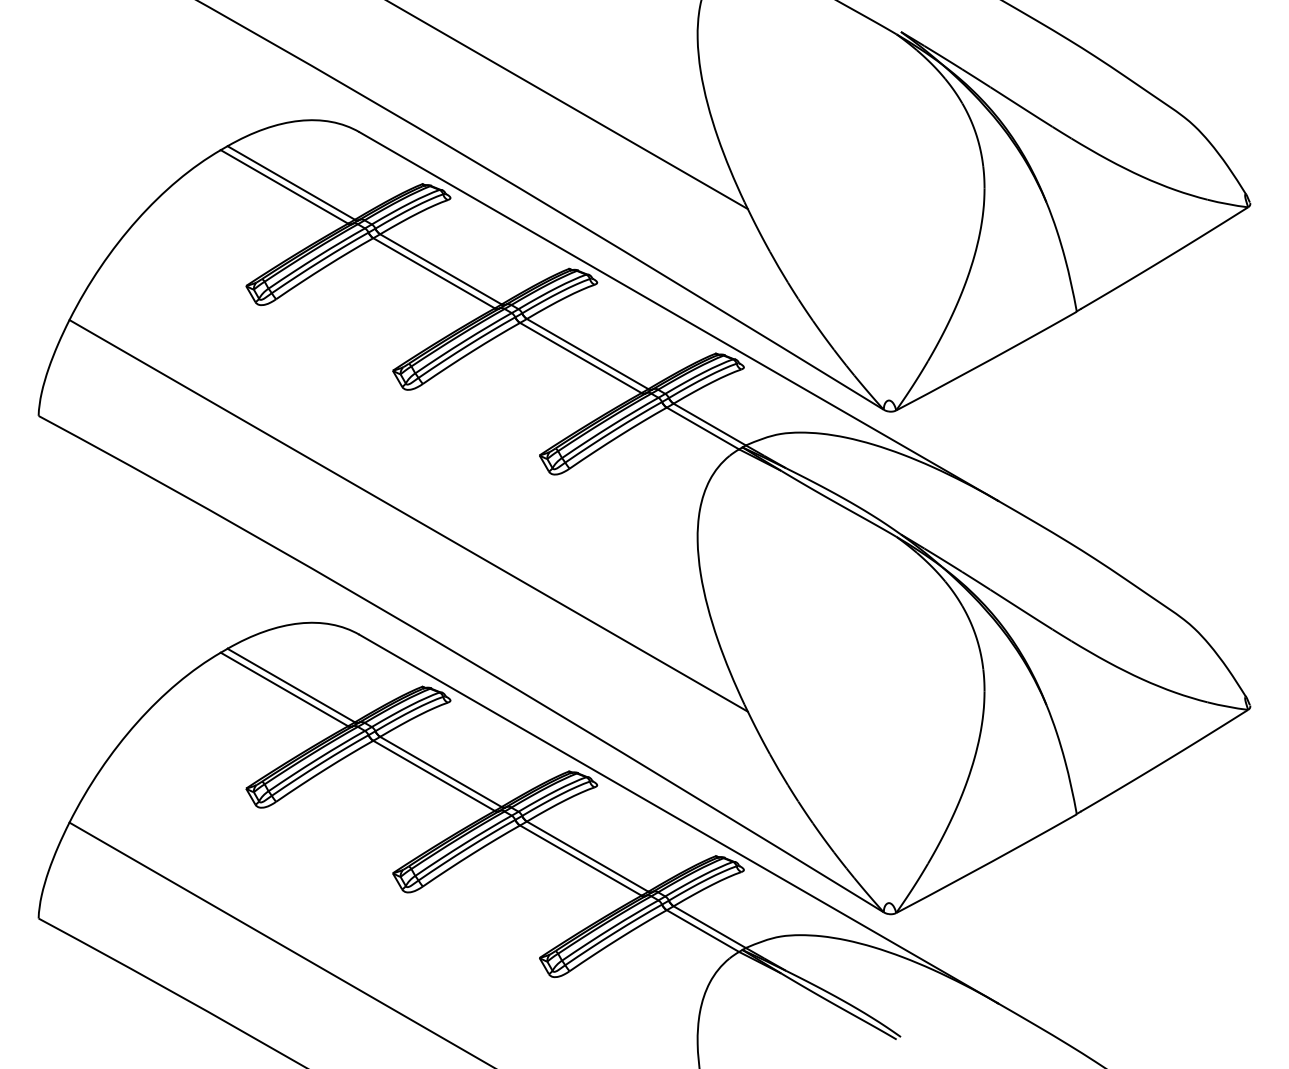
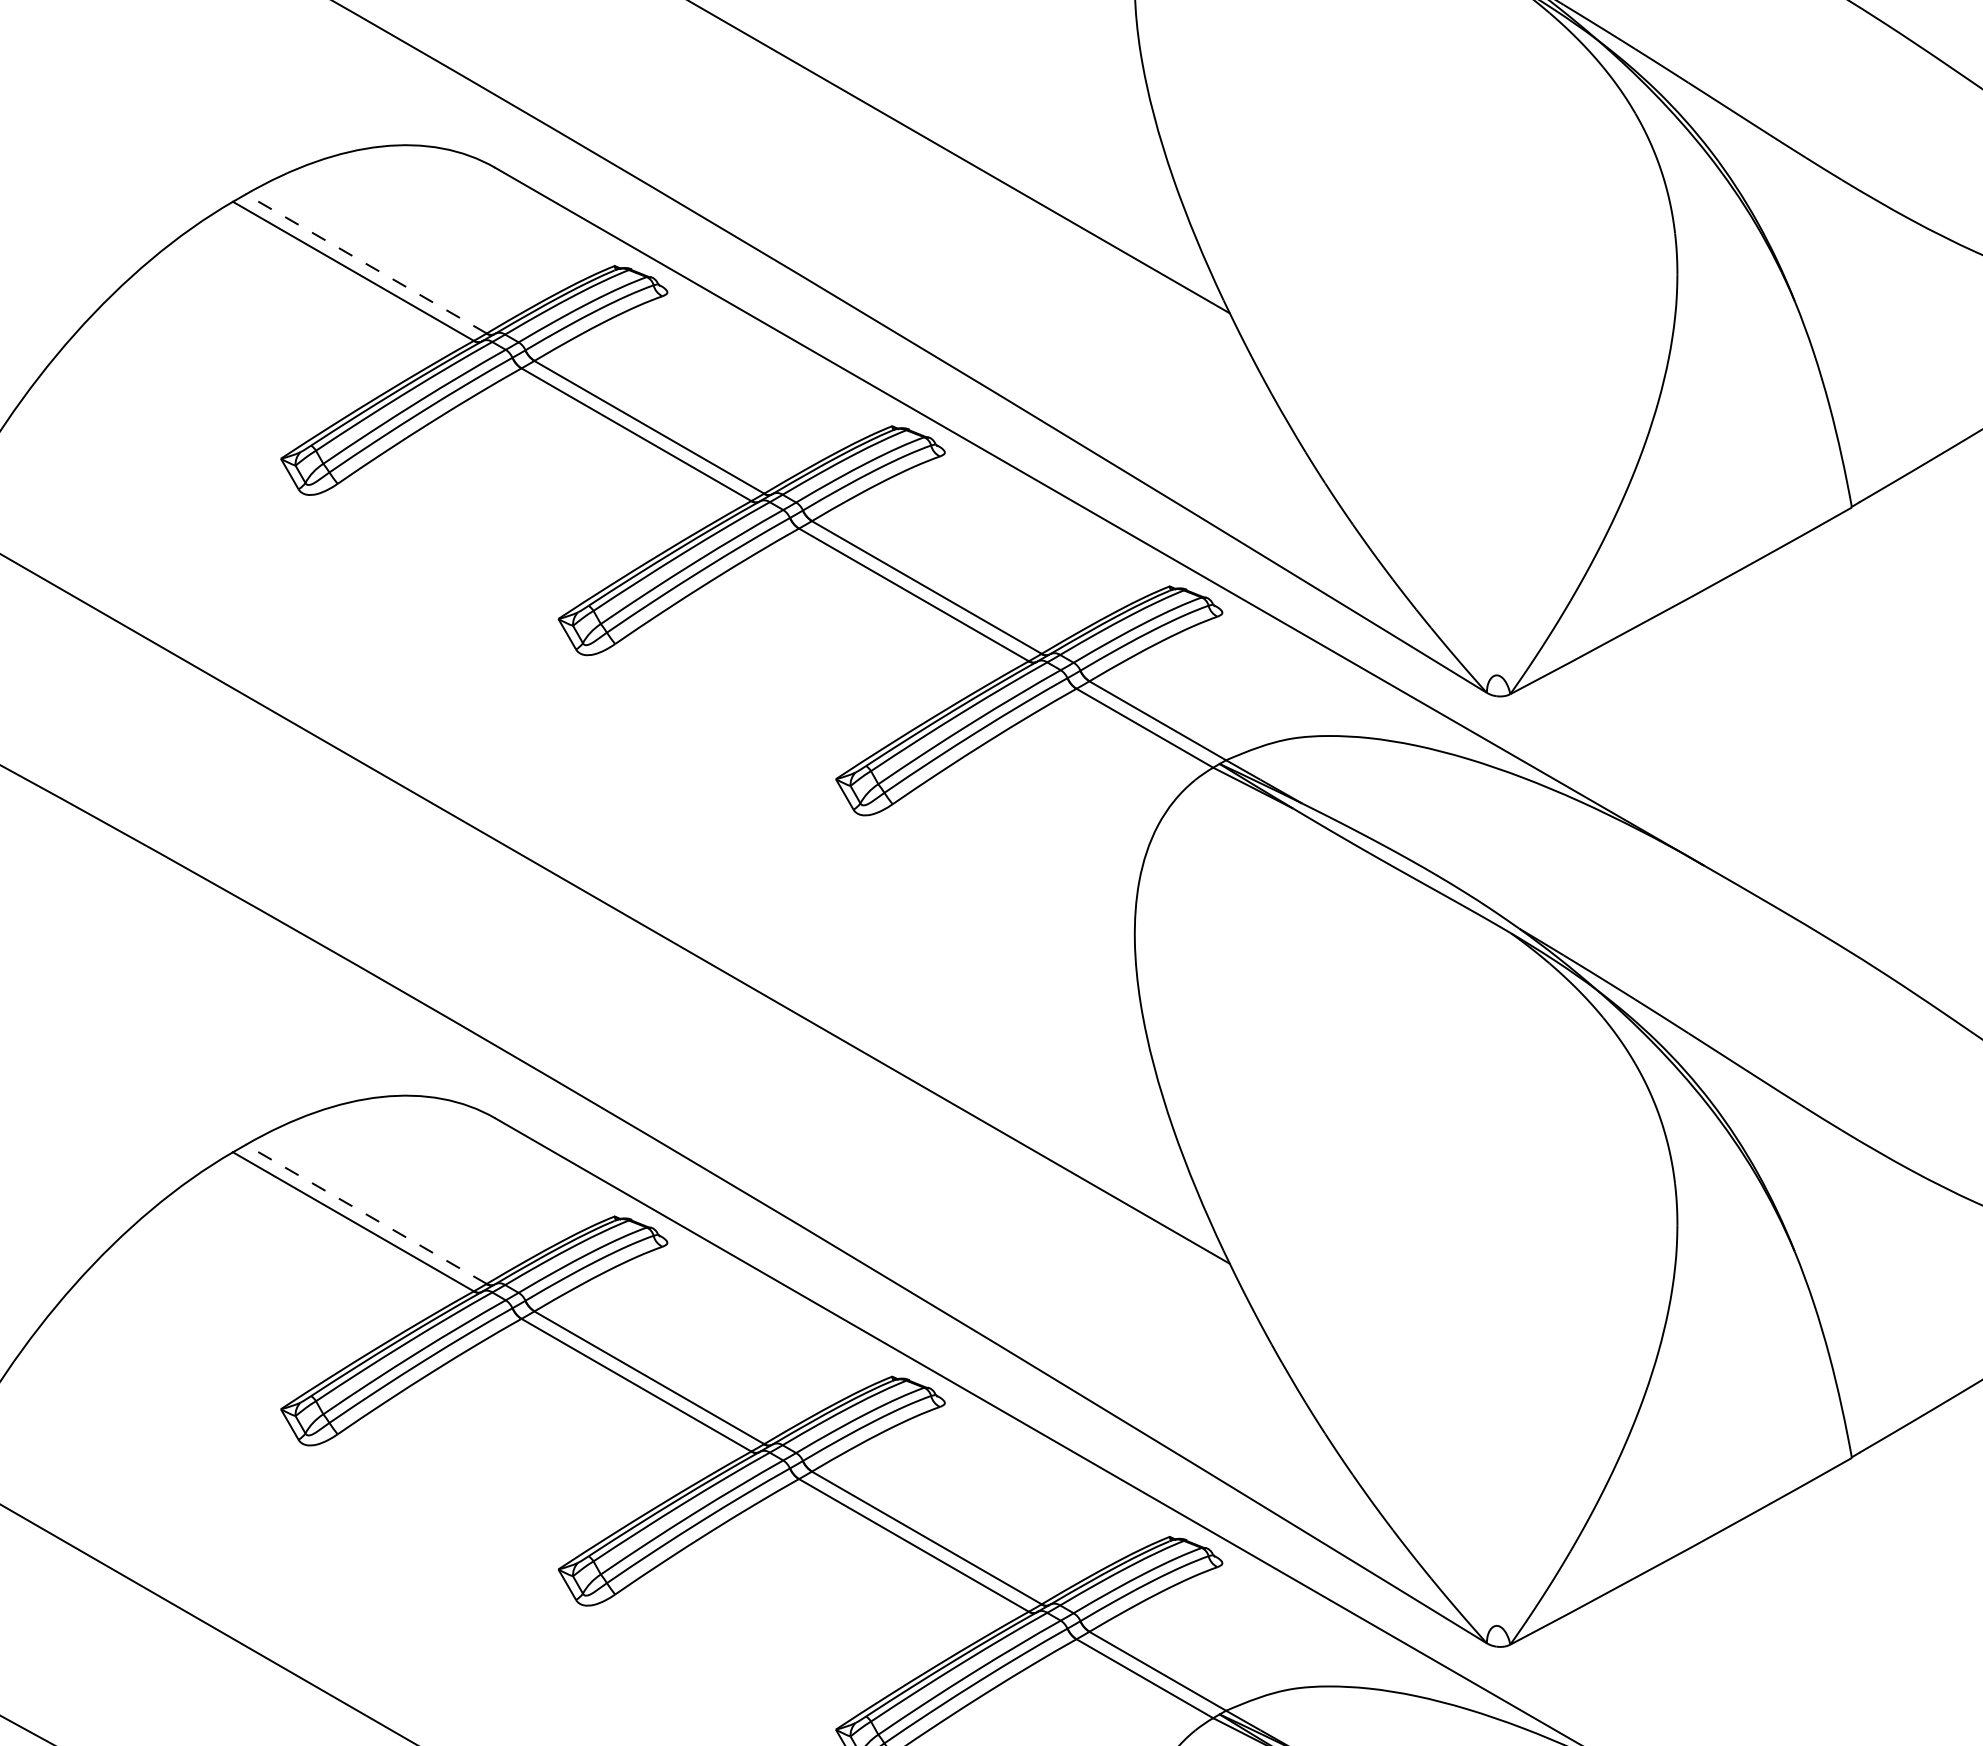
line: (291, 182) -> (366, 263), solid -> dashed
line: (291, 685) -> (366, 1214), solid -> dashed

